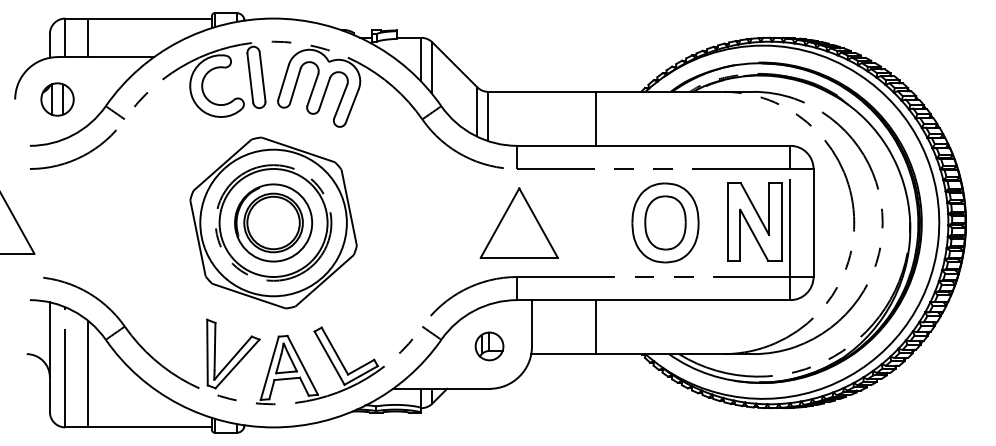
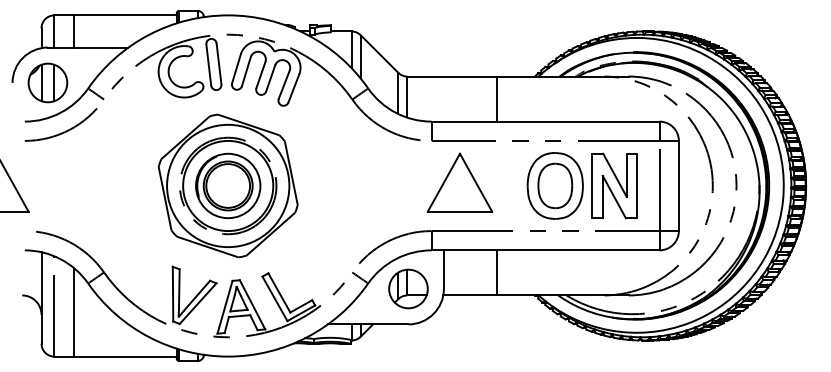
part: (57, 99) -> (47, 82), size x1.43
part: (754, 221) -> (614, 185), moved
part: (518, 222) -> (459, 182), moved
part: (489, 346) -> (408, 289), size x1.67

